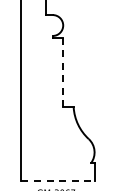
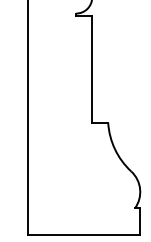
line: (63, 72) -> (92, 69), dashed -> solid
line: (57, 180) -> (83, 235), dashed -> solid

